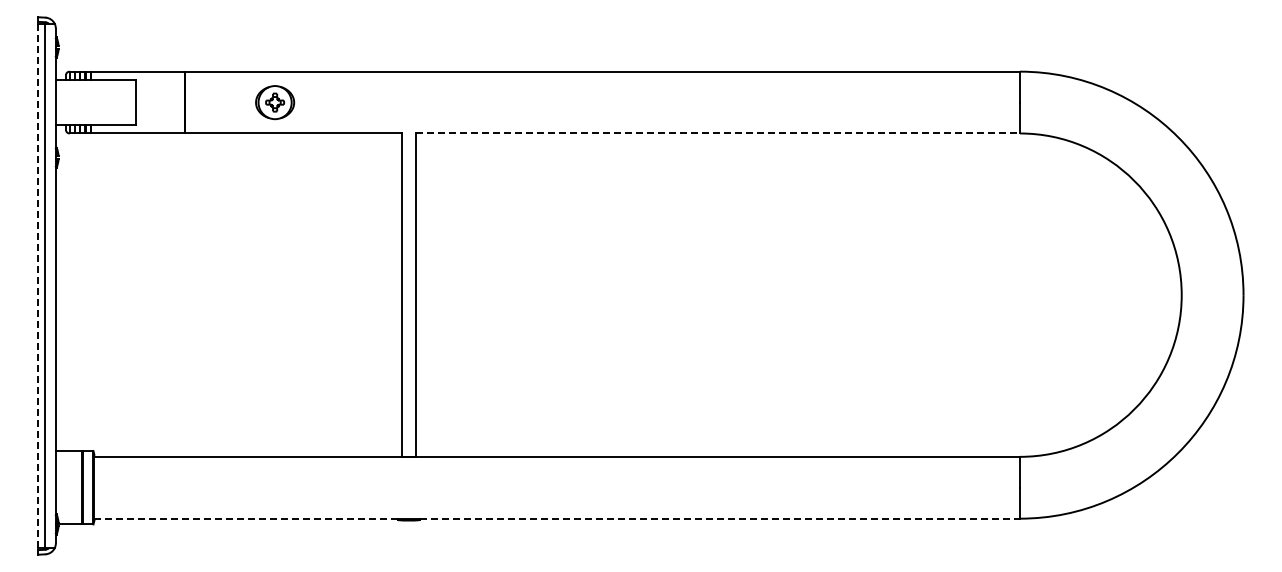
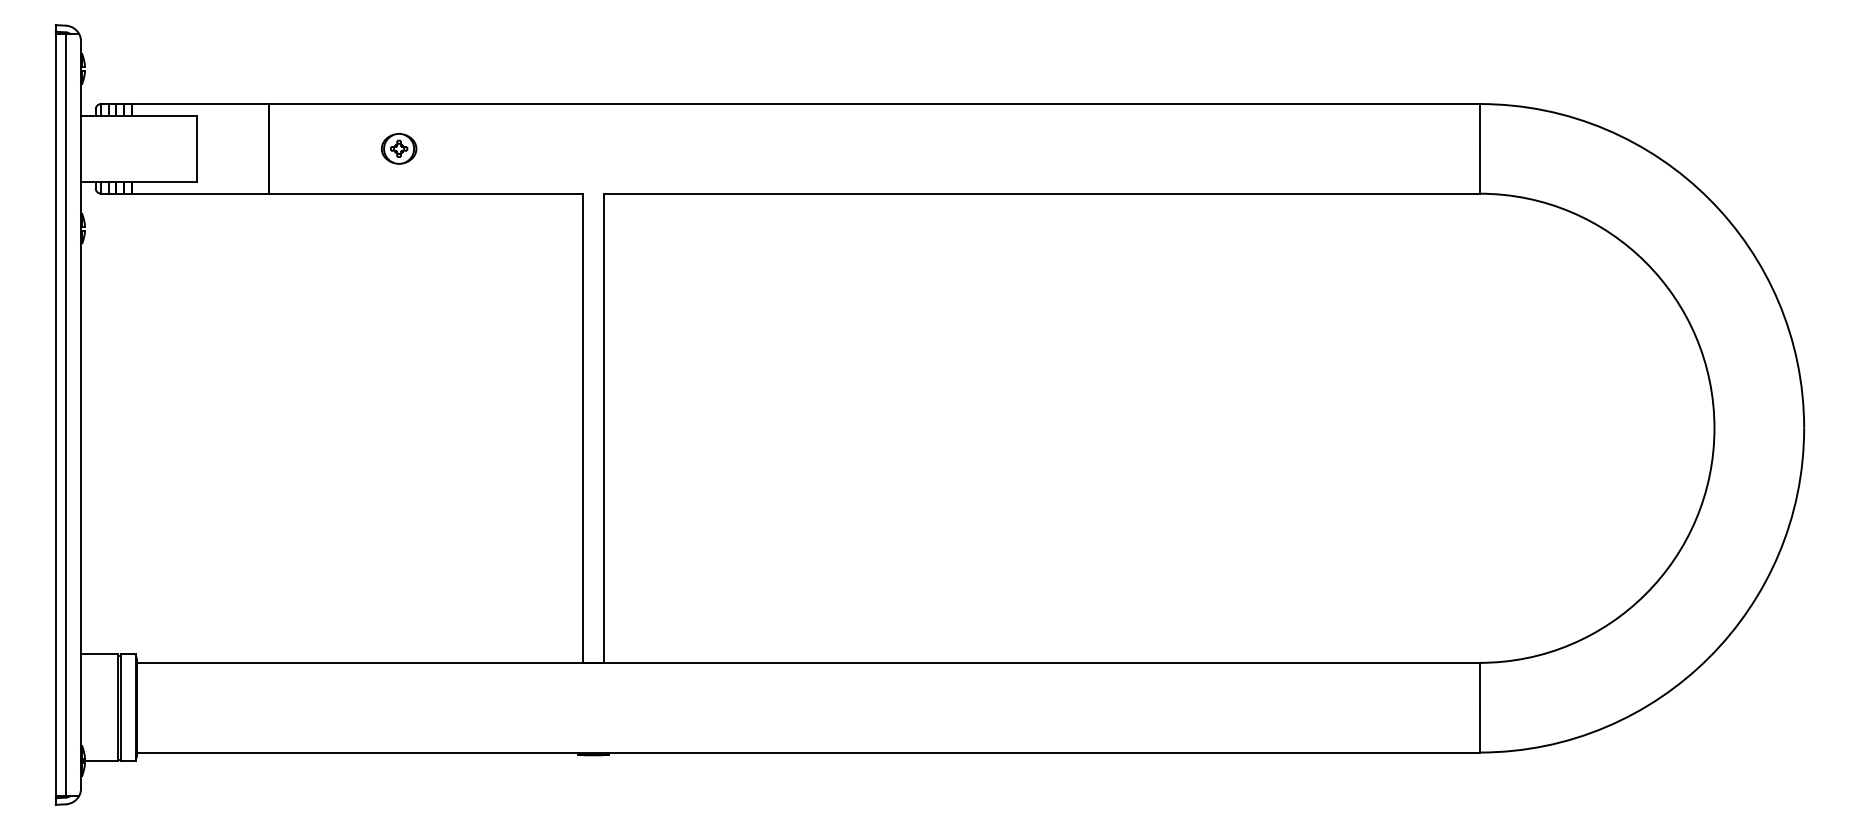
part: (274, 102) -> (398, 148), size x0.62
line: (718, 133) -> (1042, 193), dashed -> solid
line: (38, 286) -> (55, 415), dashed -> solid
line: (246, 518) -> (357, 752), dashed -> solid
line: (720, 518) -> (1045, 752), dashed -> solid

